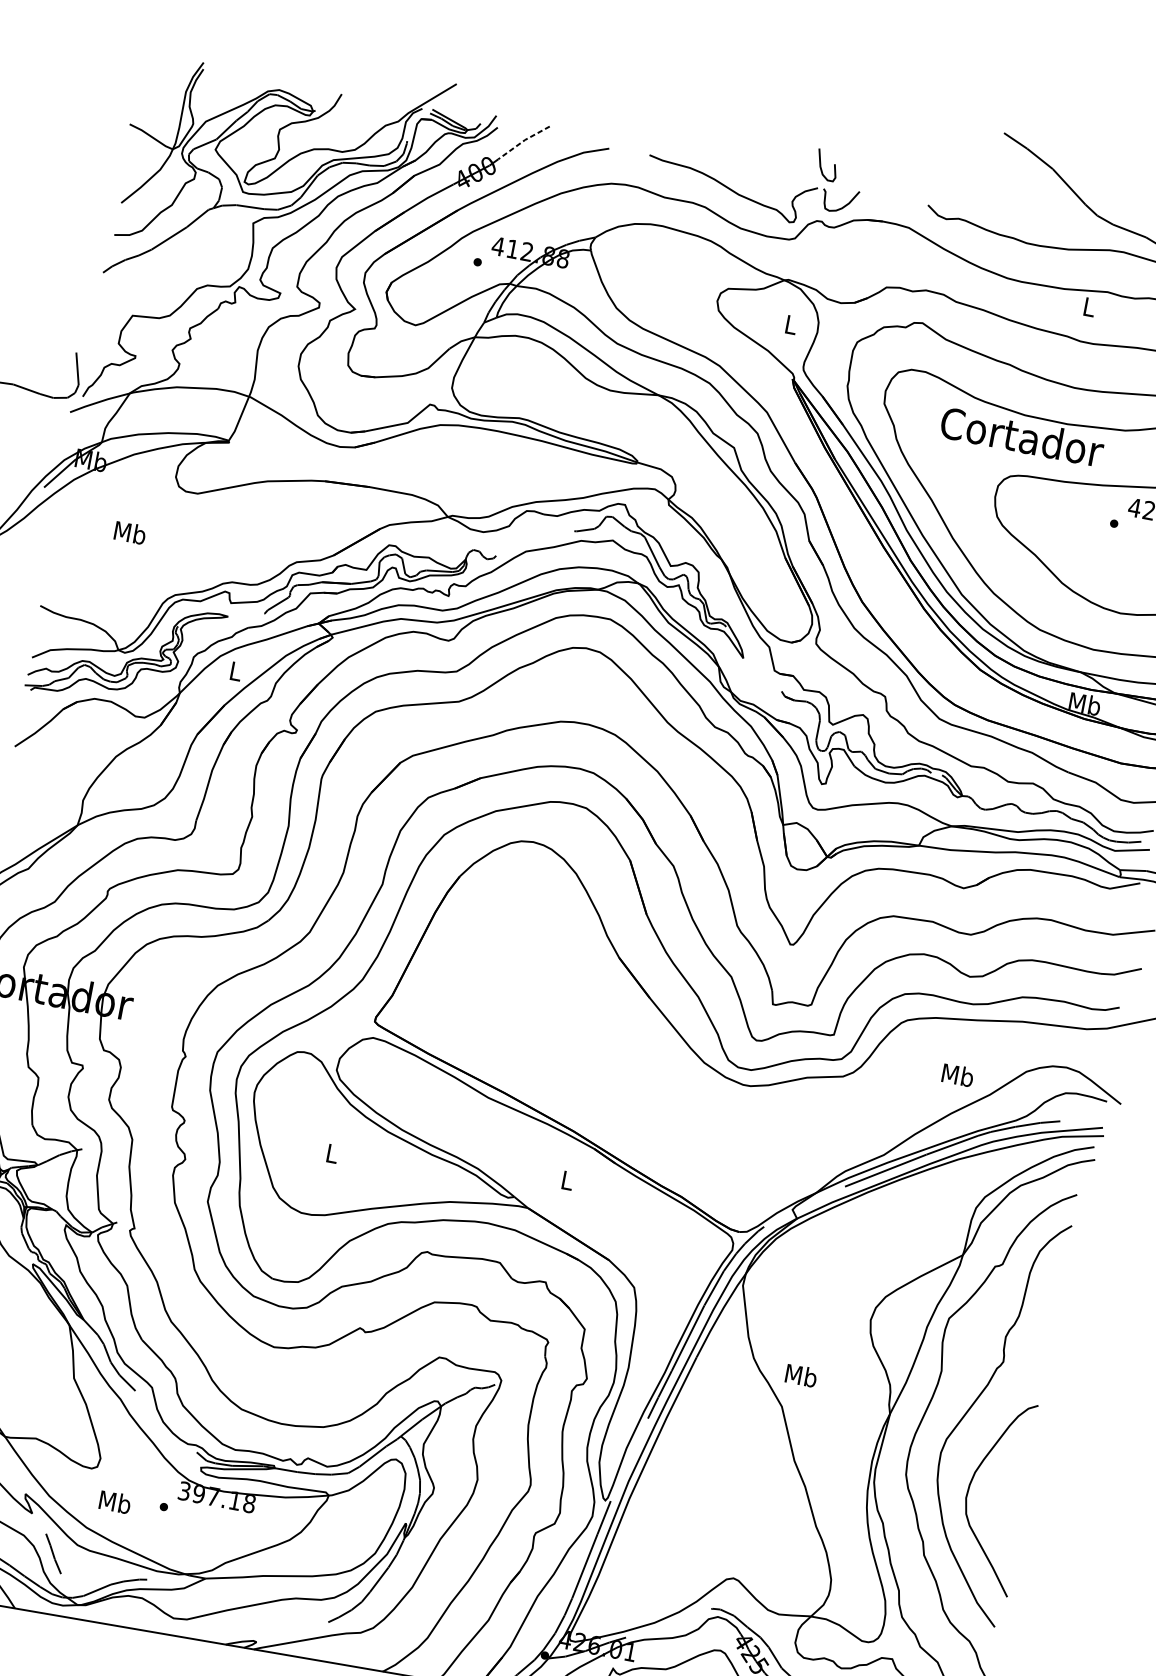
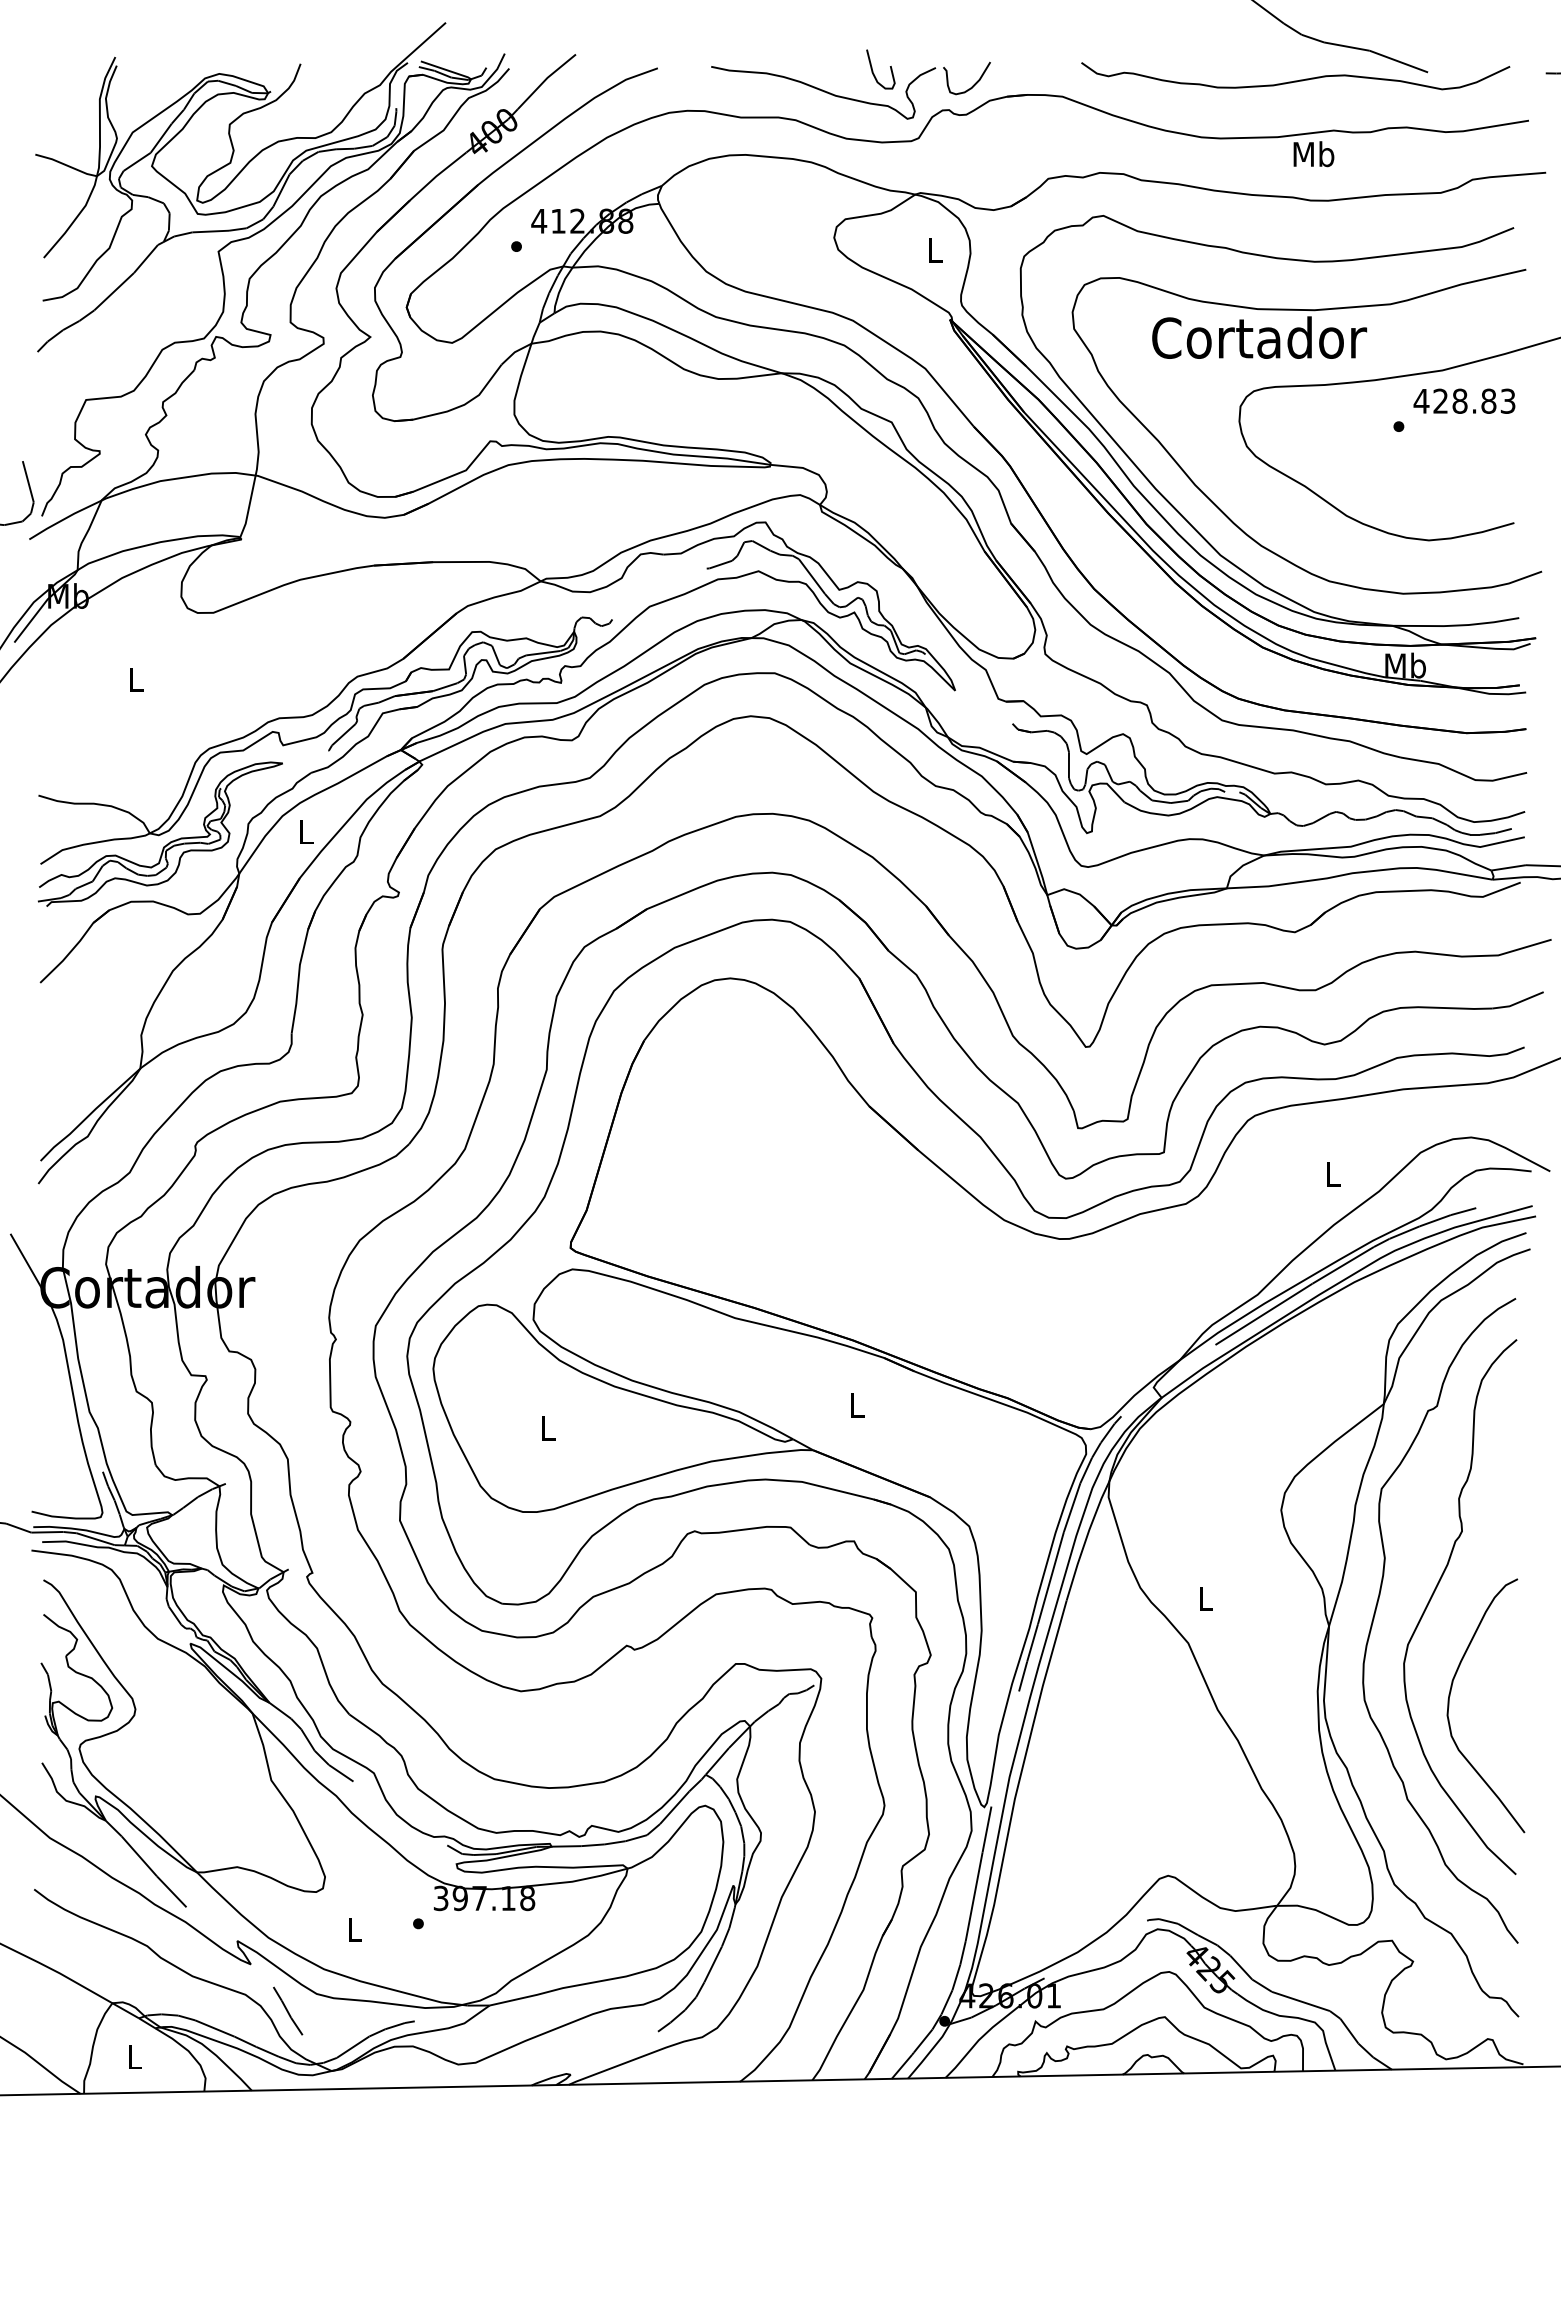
line: (523, 140) -> (545, 79), dashed -> solid
curve: (821, 165) -> (873, 70), moved
text: (1089, 307) -> (1313, 154), L -> Mb
text: (130, 532) -> (136, 679), Mb -> L
text: (958, 1074) -> (1333, 1173), Mb -> L
text: (801, 1375) -> (1205, 1598), Mb -> L
text: (115, 1502) -> (354, 1929), Mb -> L

